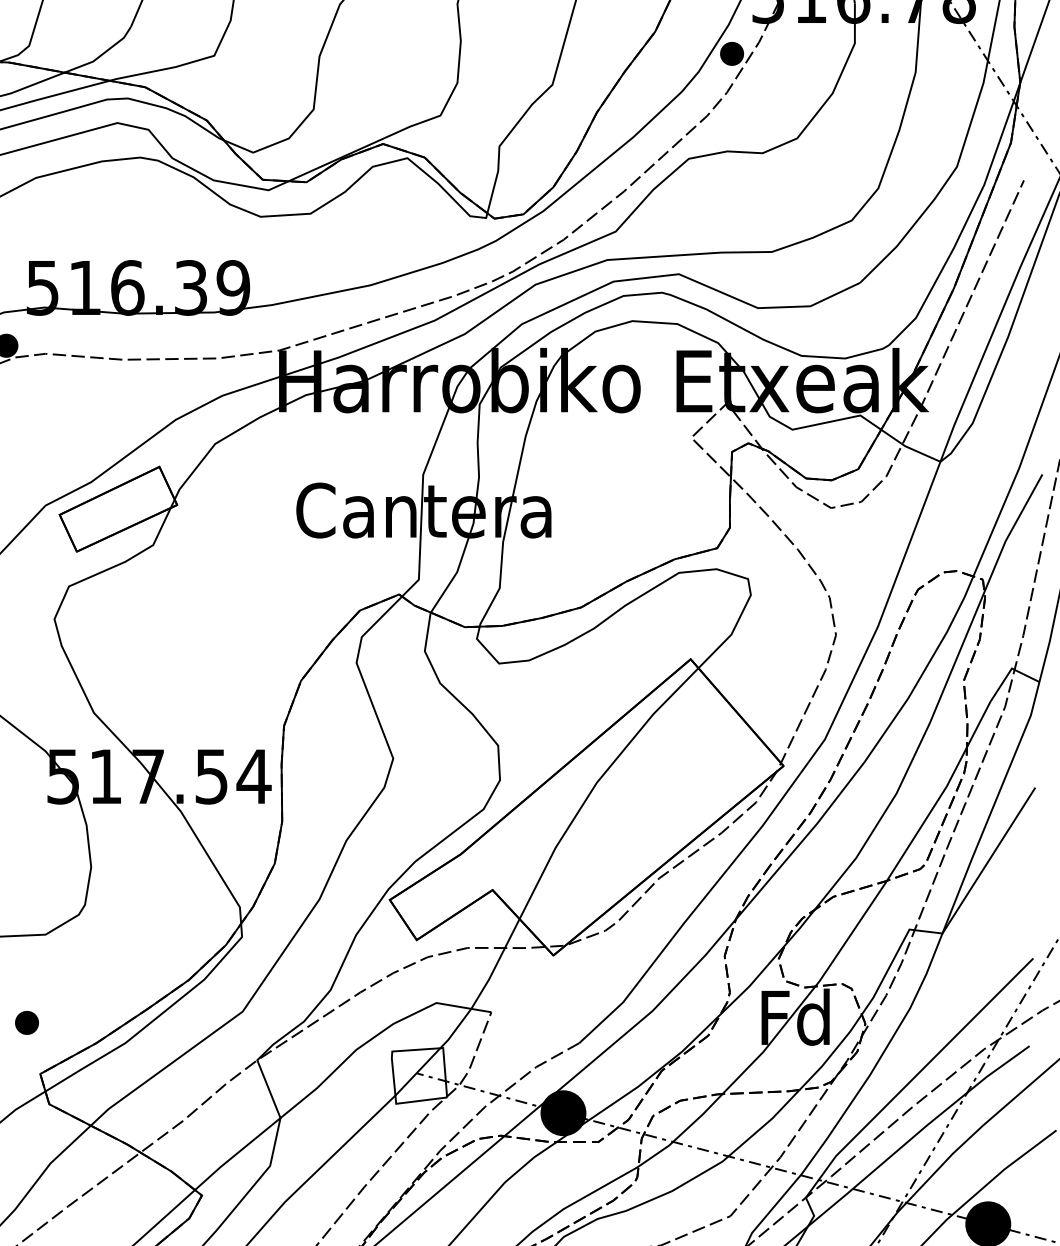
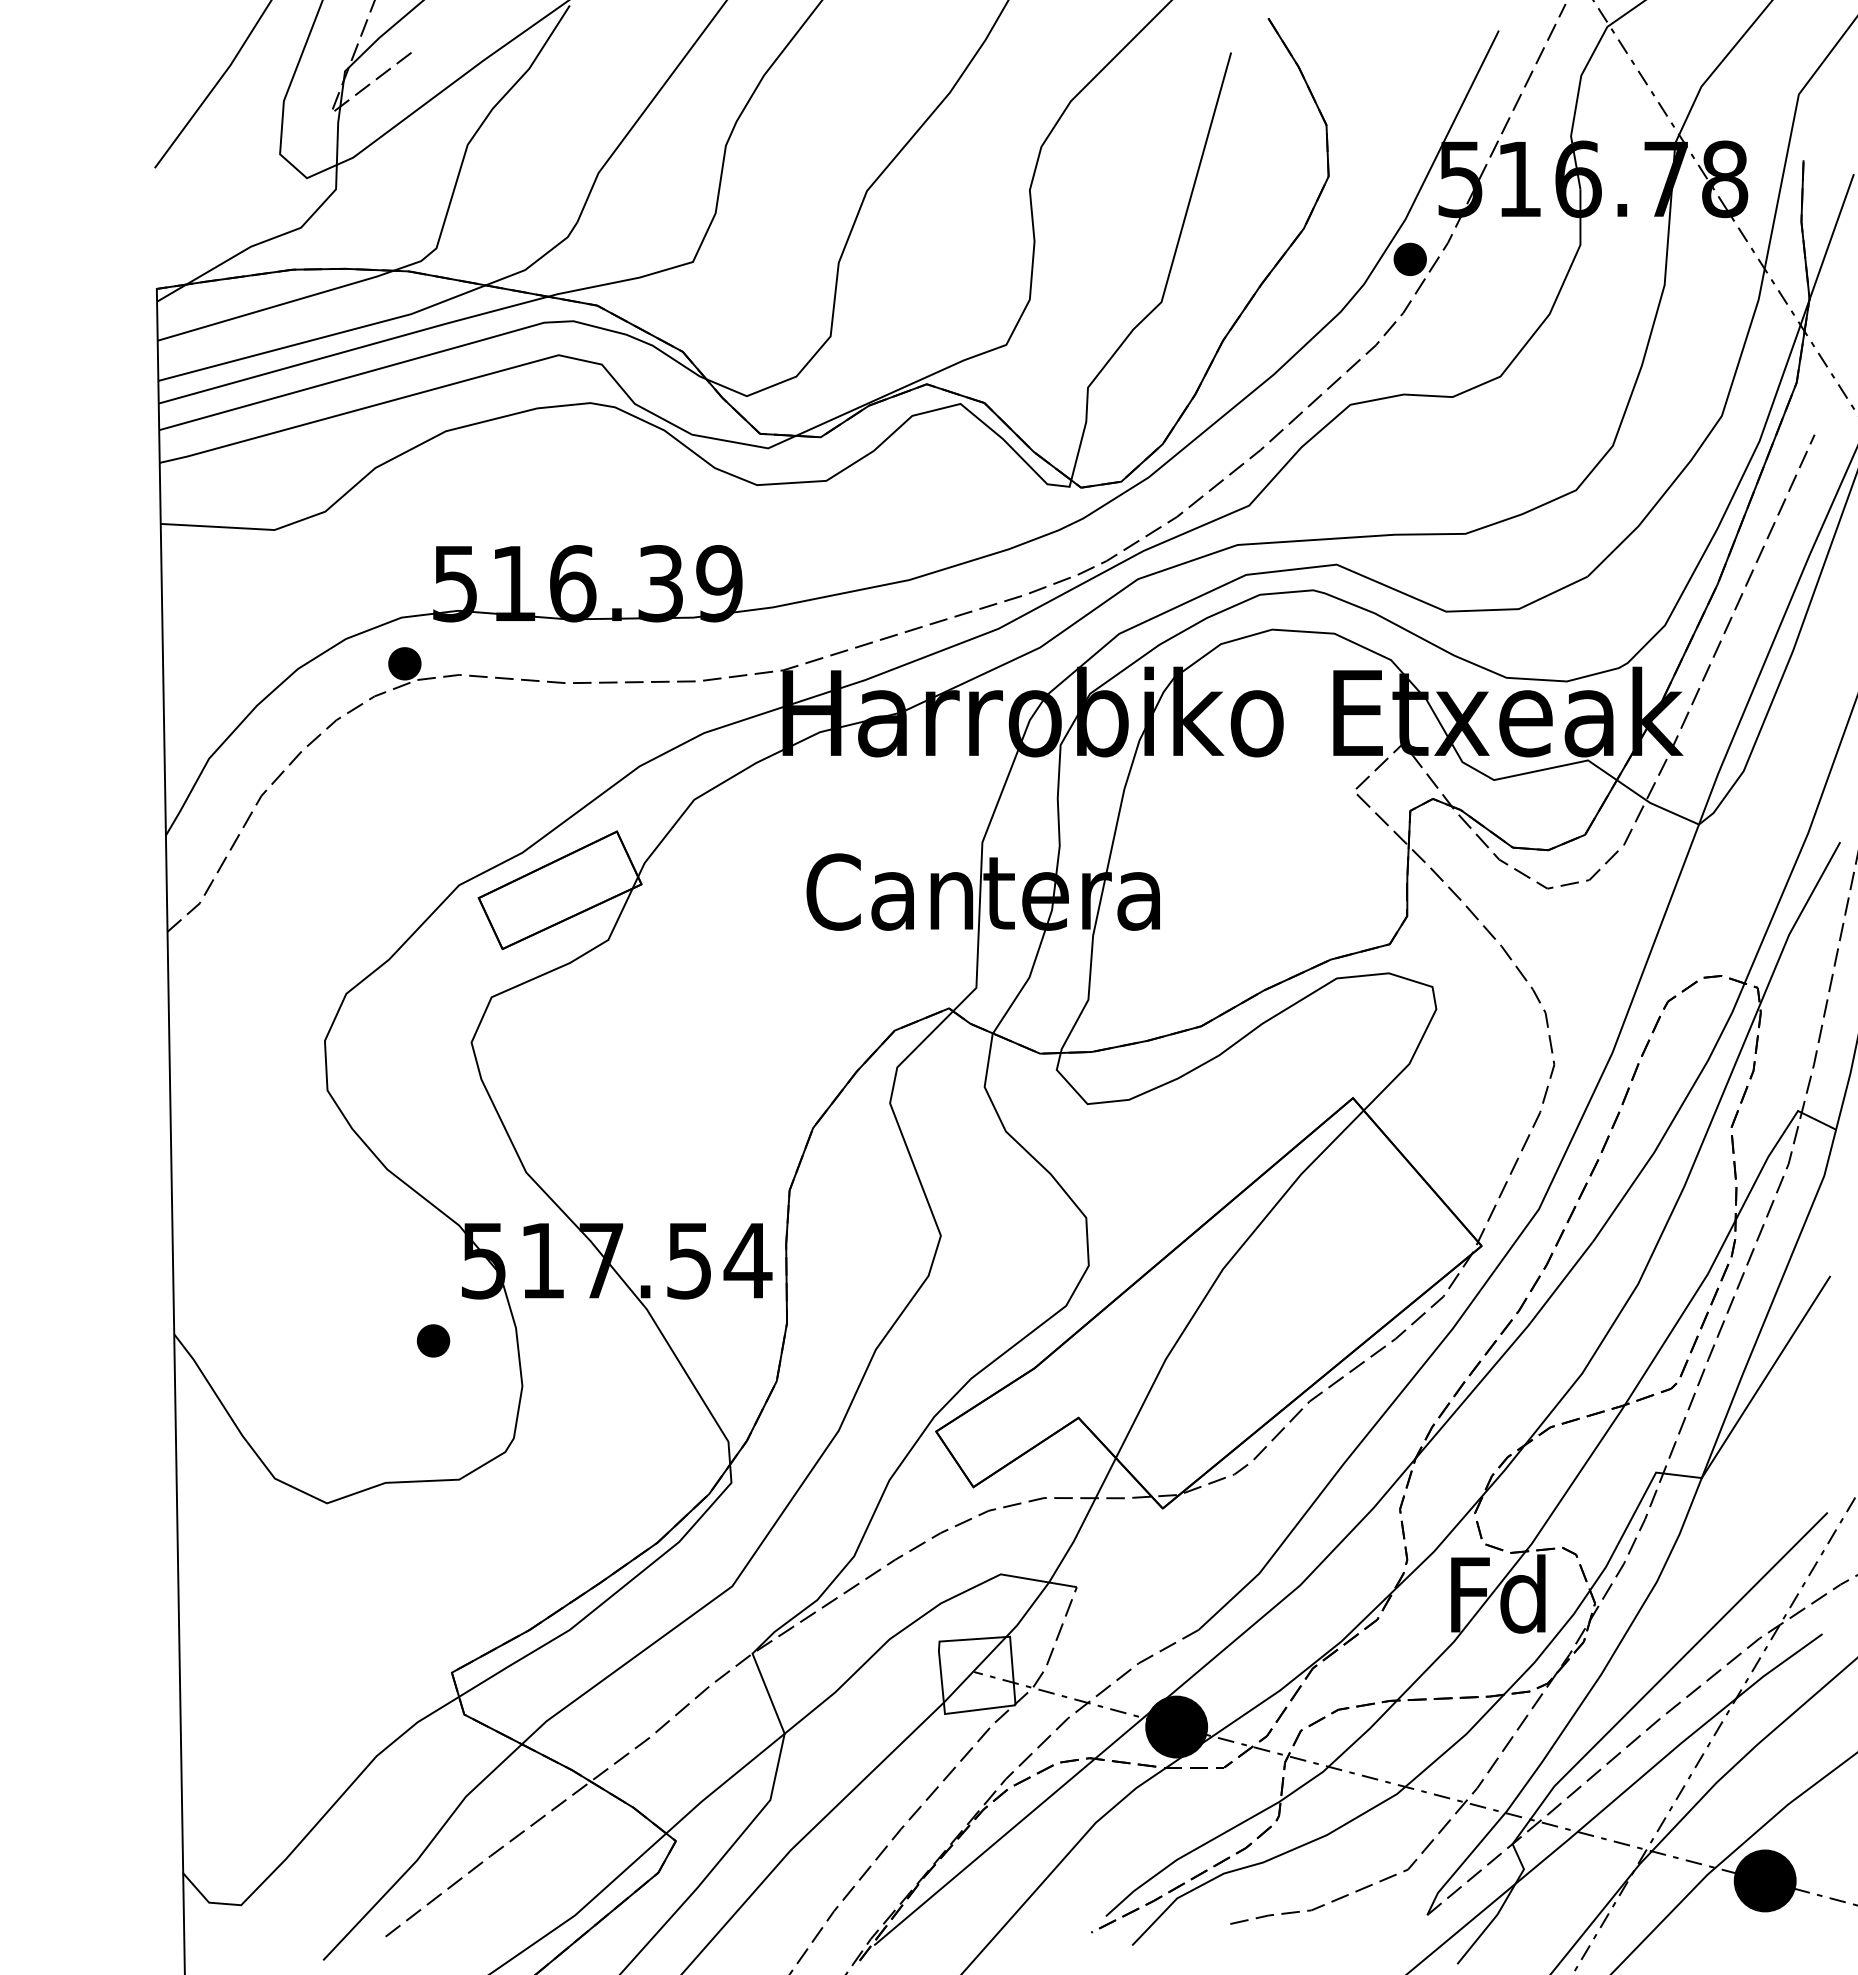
part: (27, 1022) -> (433, 1340), moved

